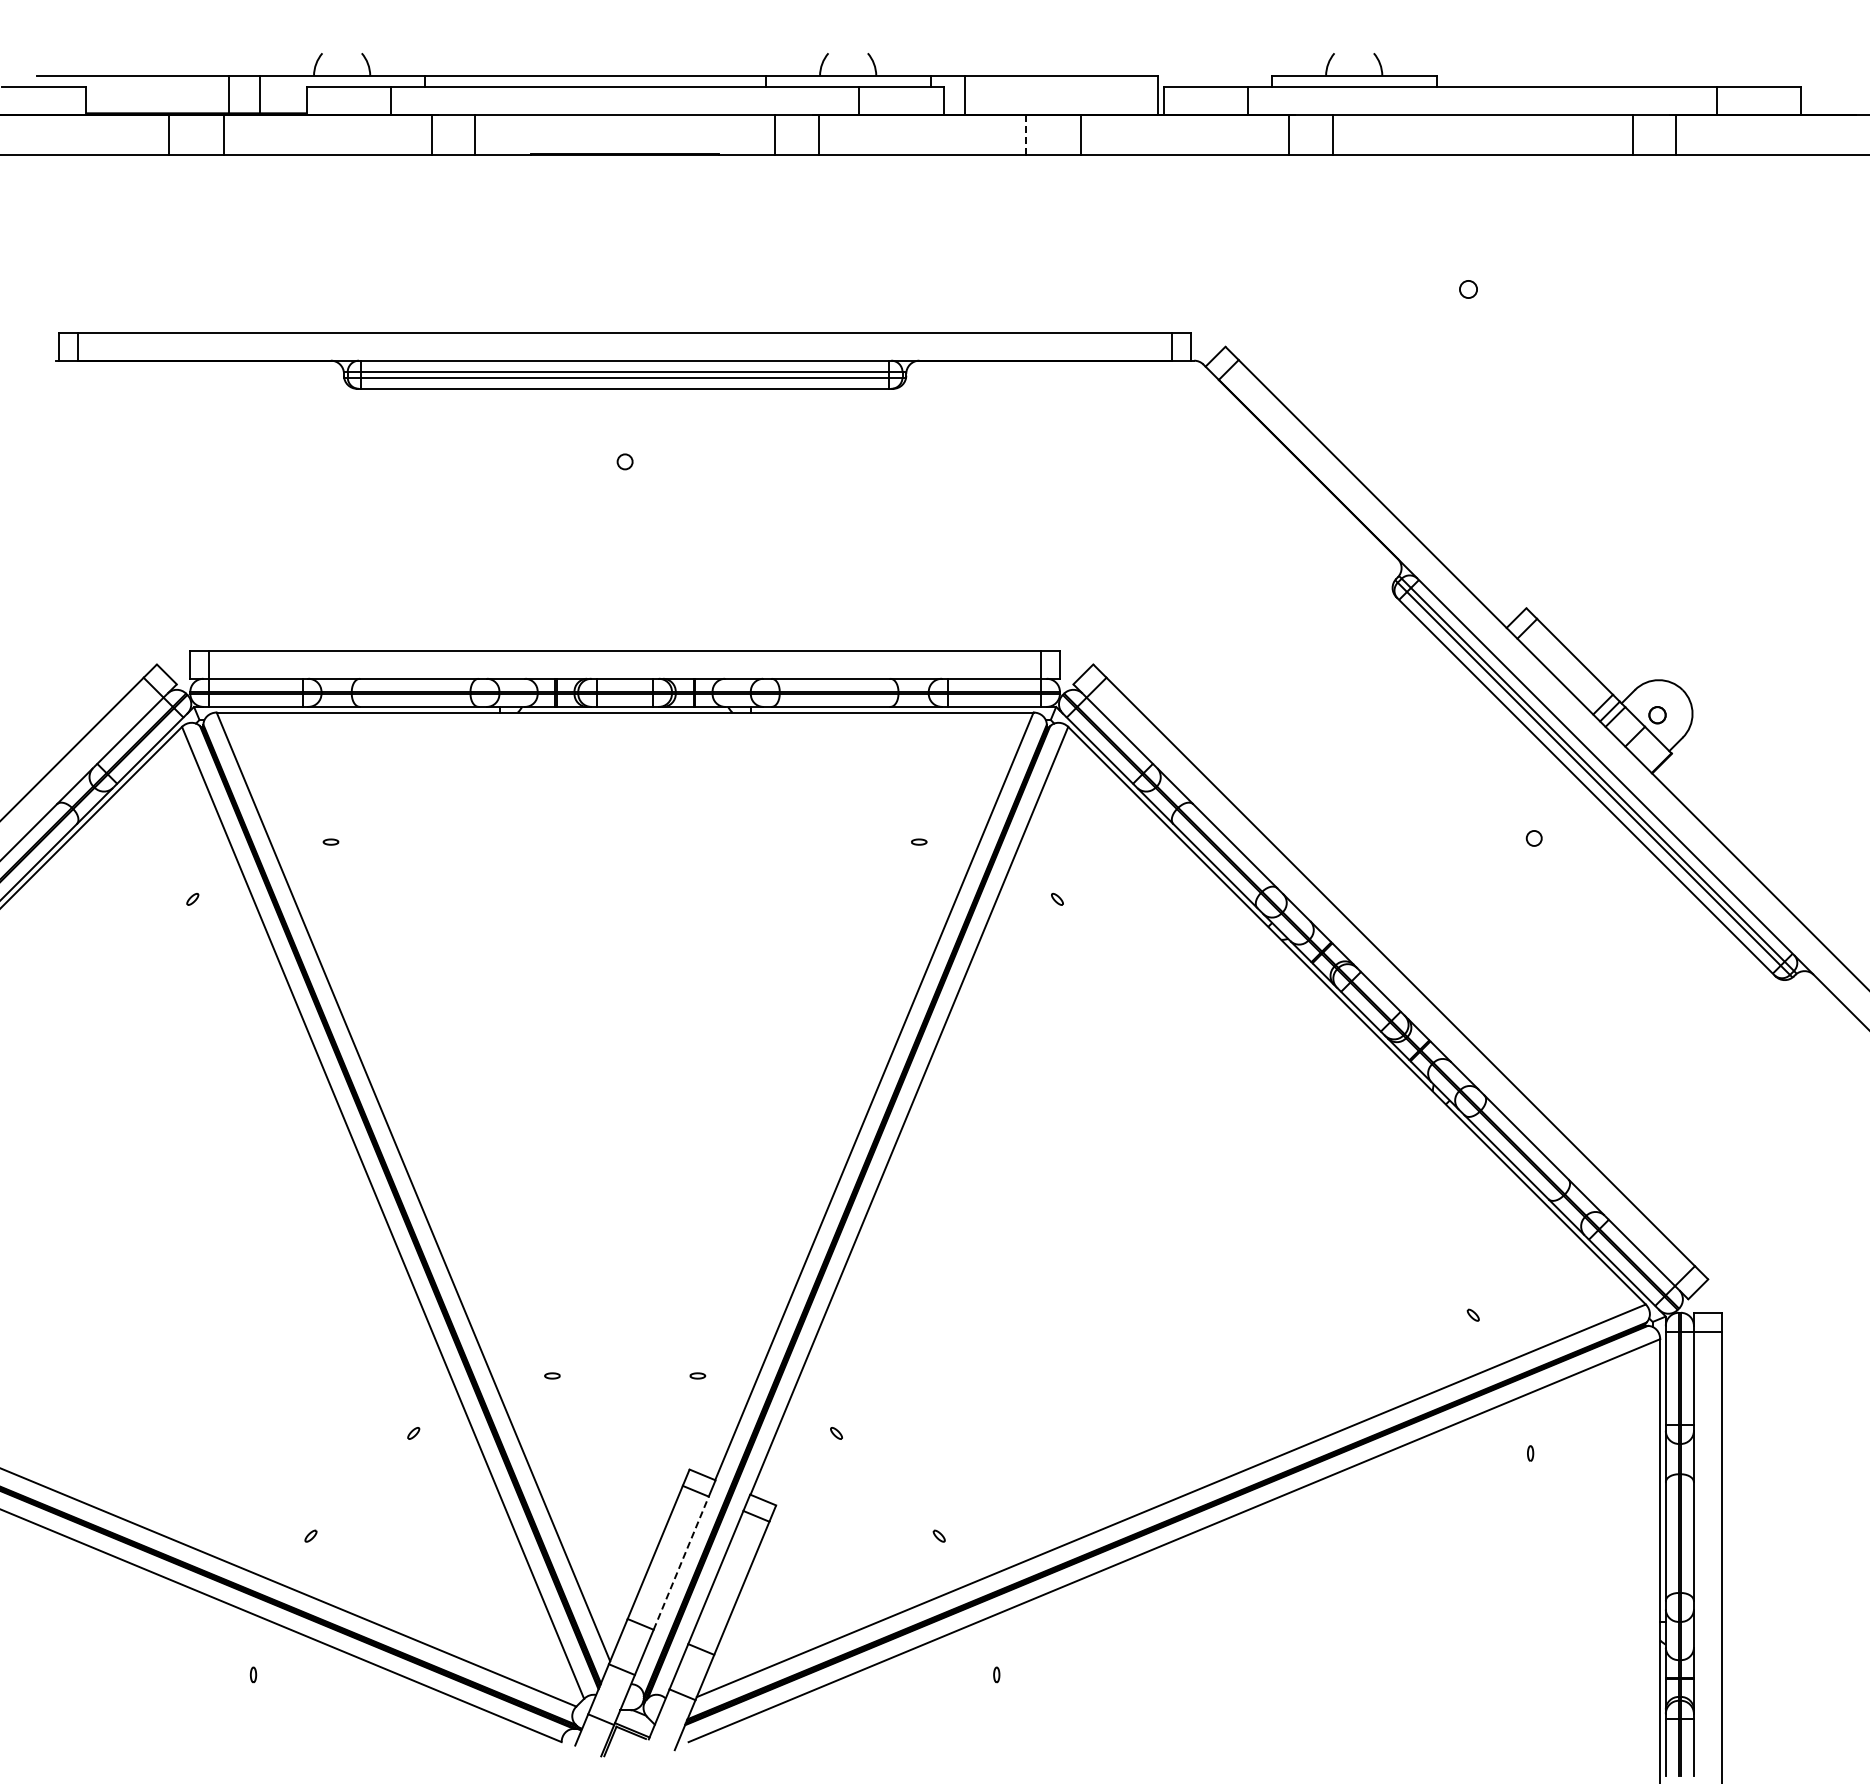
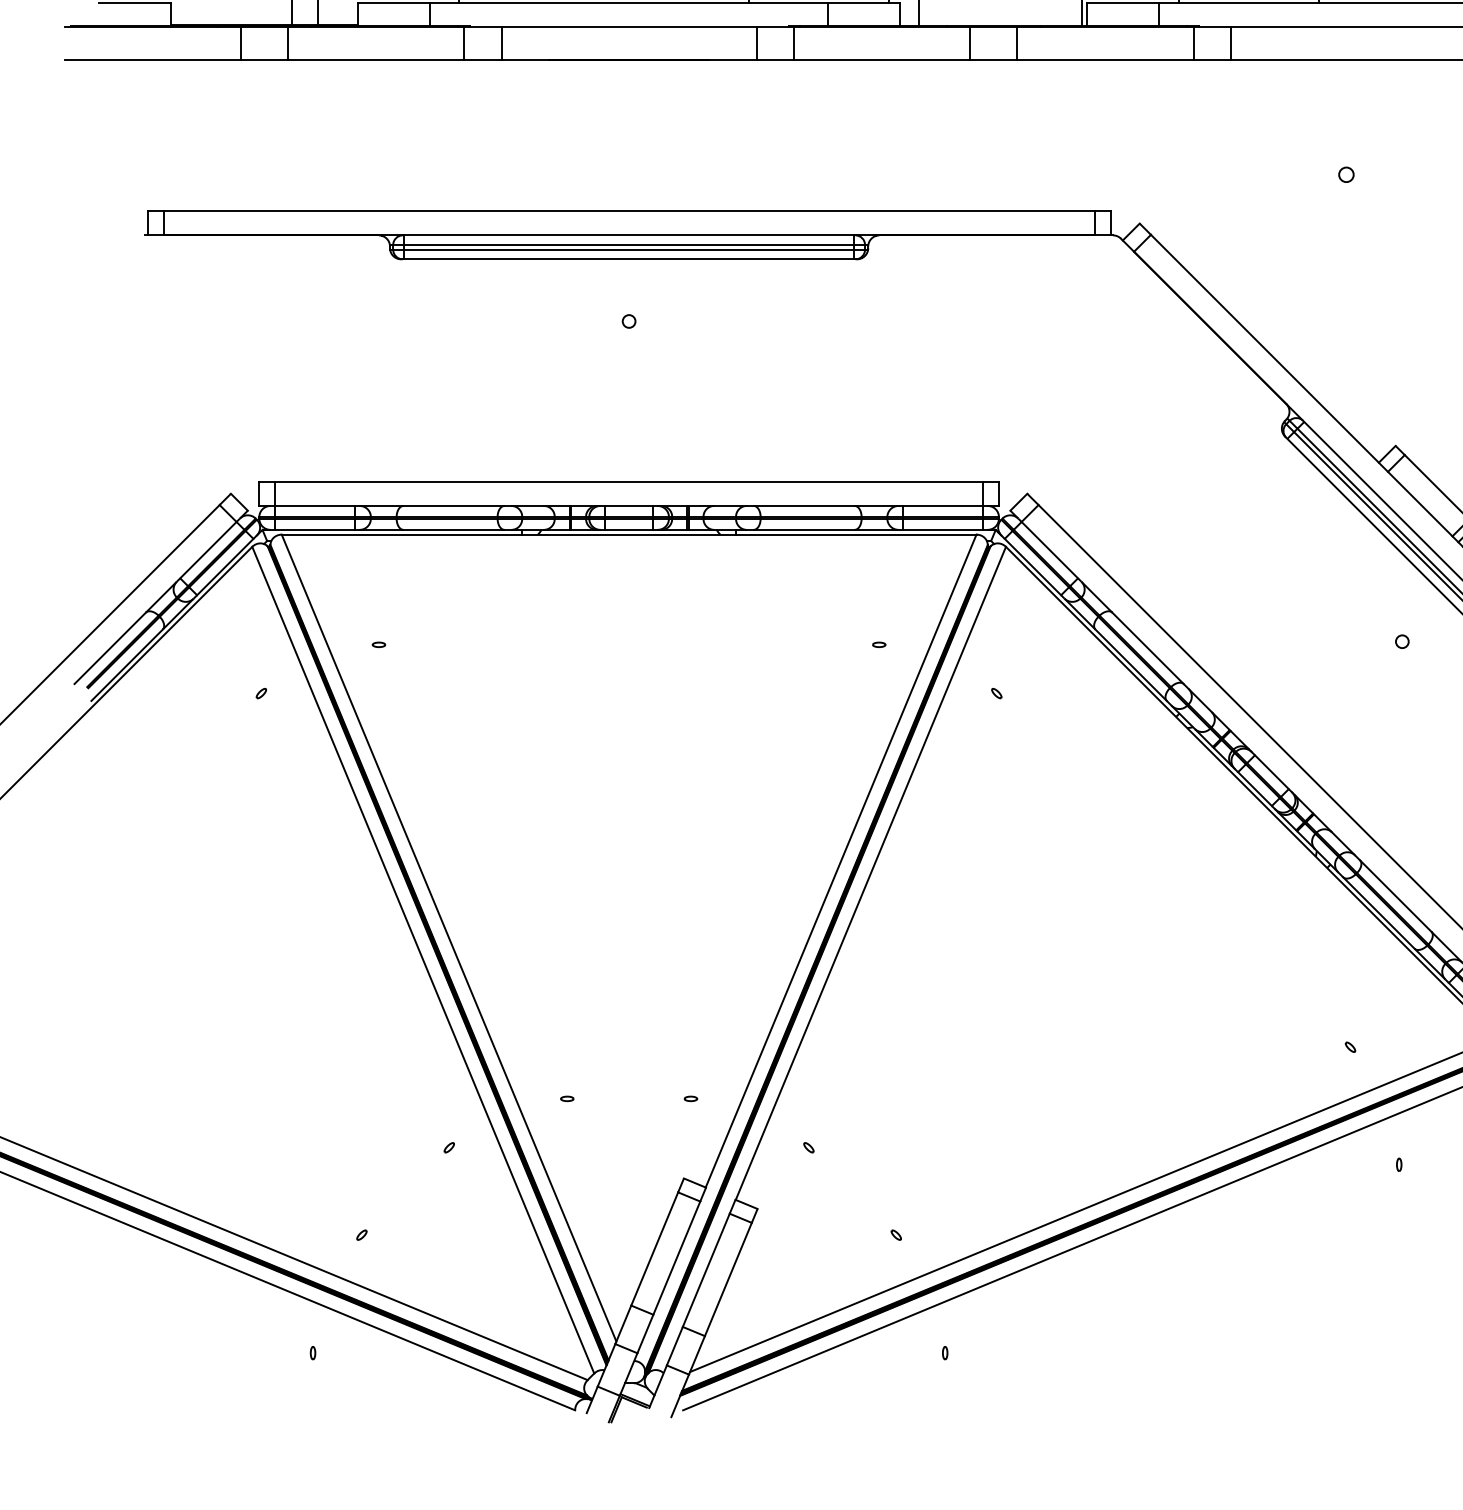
line: (1026, 134) -> (970, 43), dashed -> solid
line: (681, 1562) -> (677, 1257), dashed -> solid

